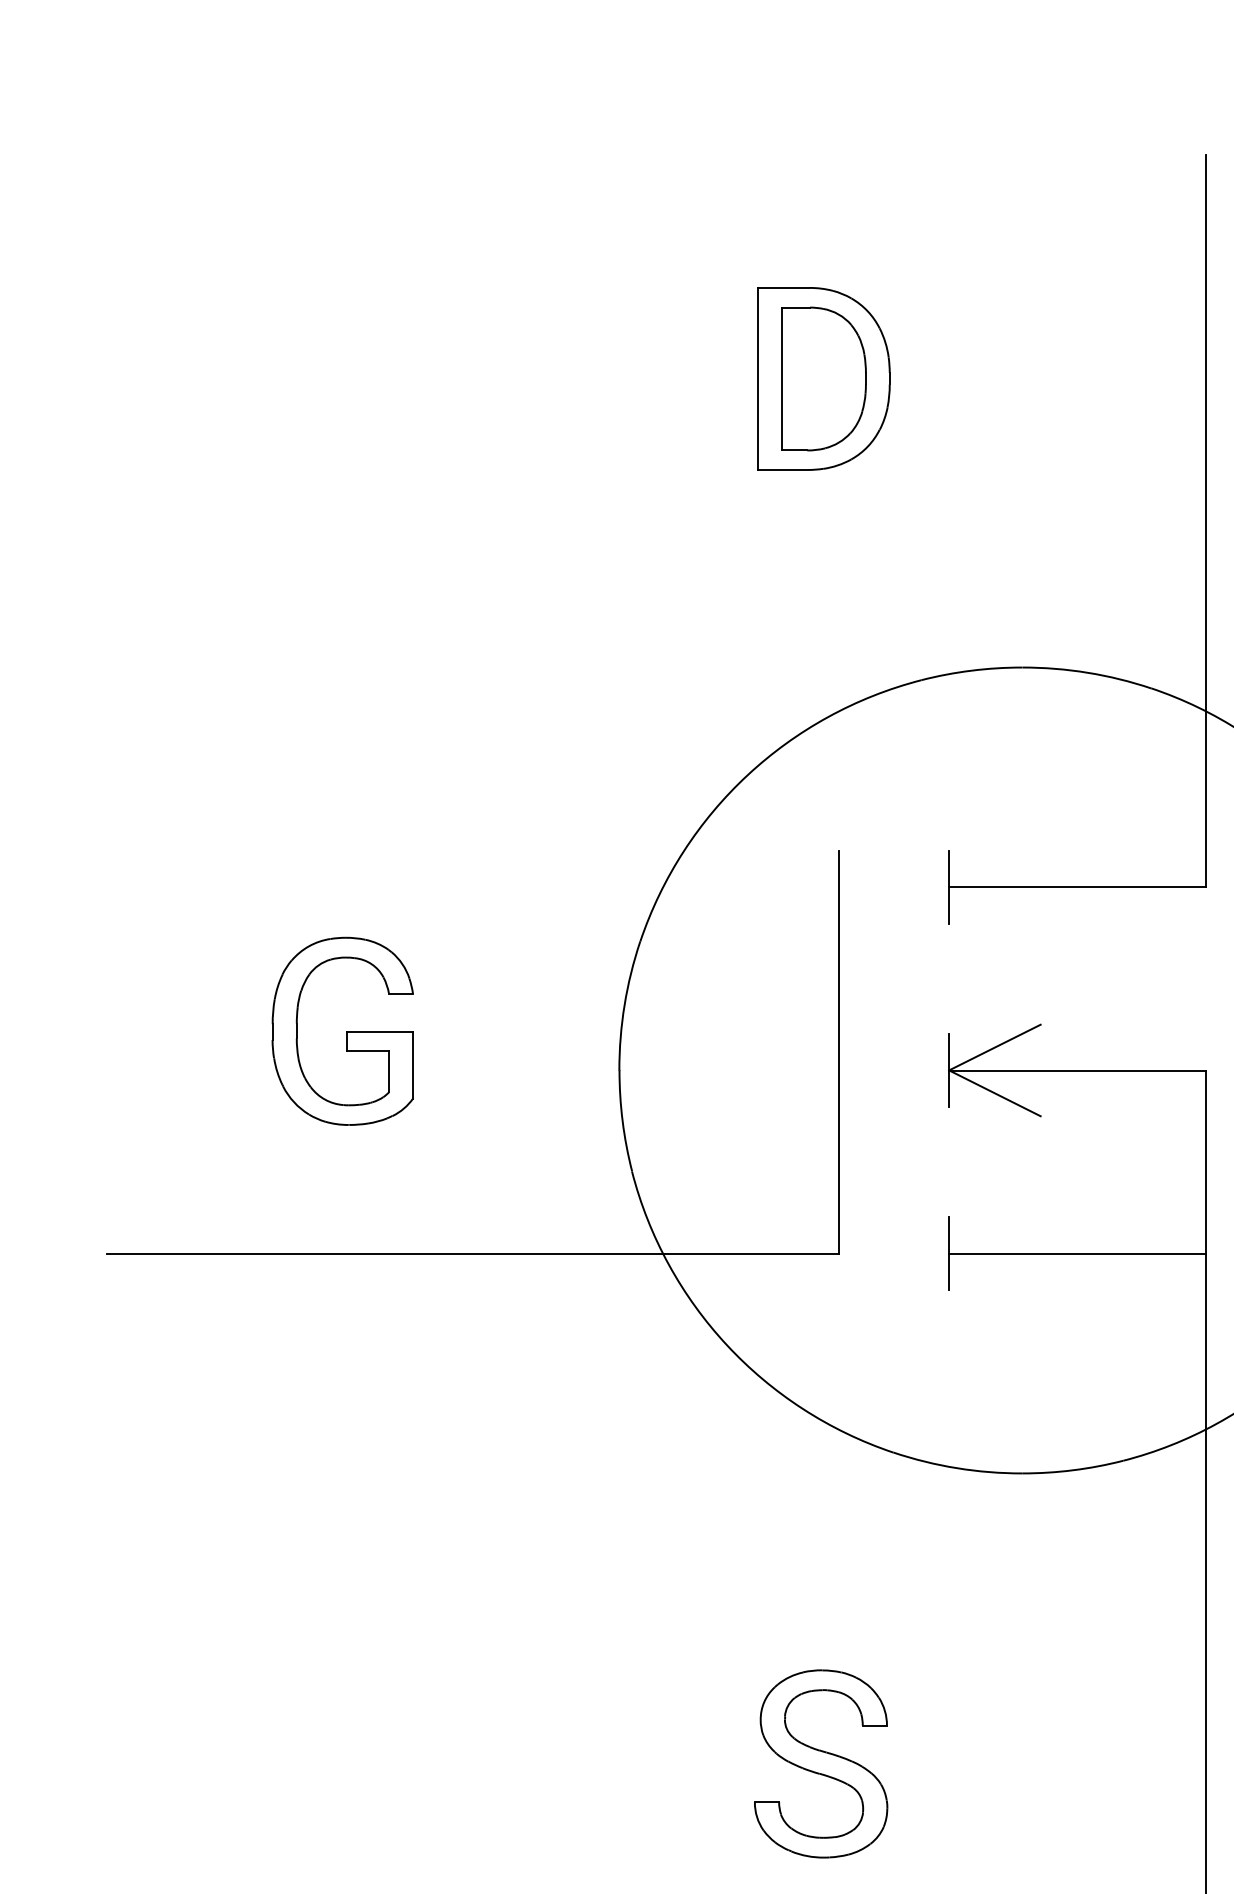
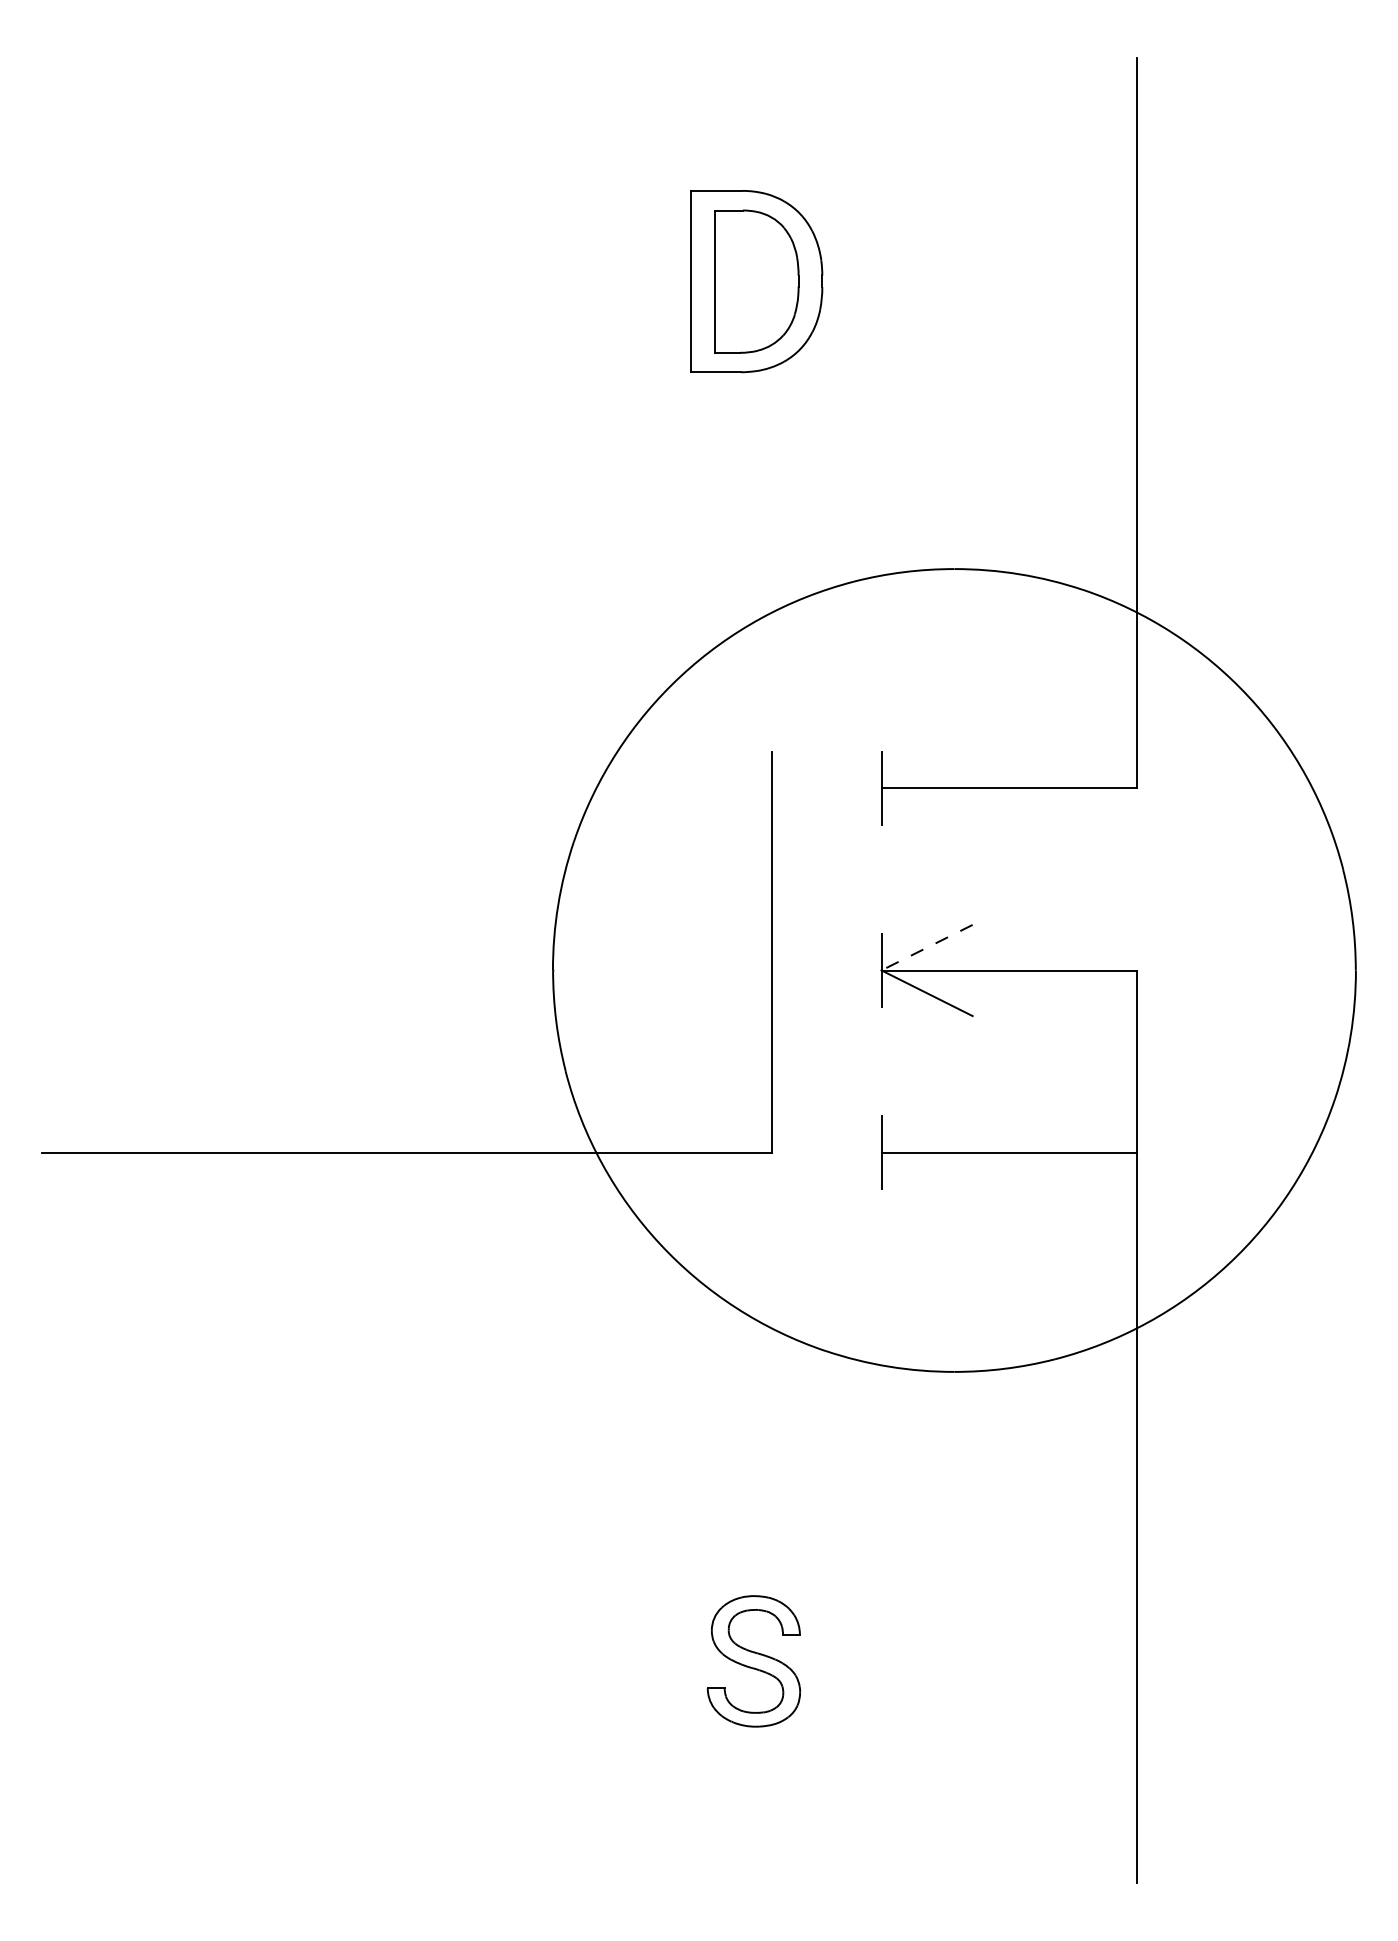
part: (342, 1031) -> (277, 931), removed
line: (995, 1047) -> (927, 947), solid -> dashed
part: (820, 1764) -> (753, 1661), size x0.7

